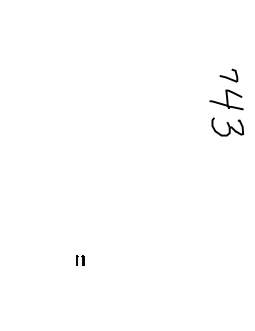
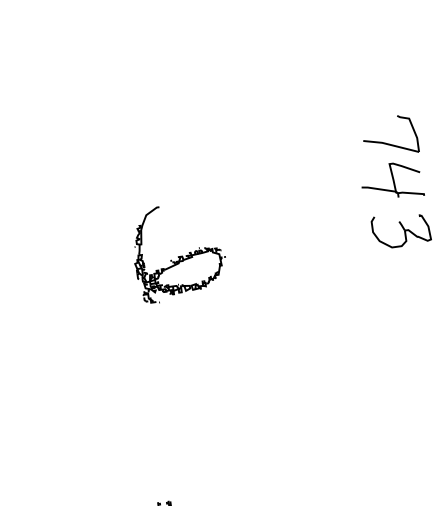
part: (228, 75) -> (389, 136), size x1.67
part: (106, 121) -> (178, 250), added

